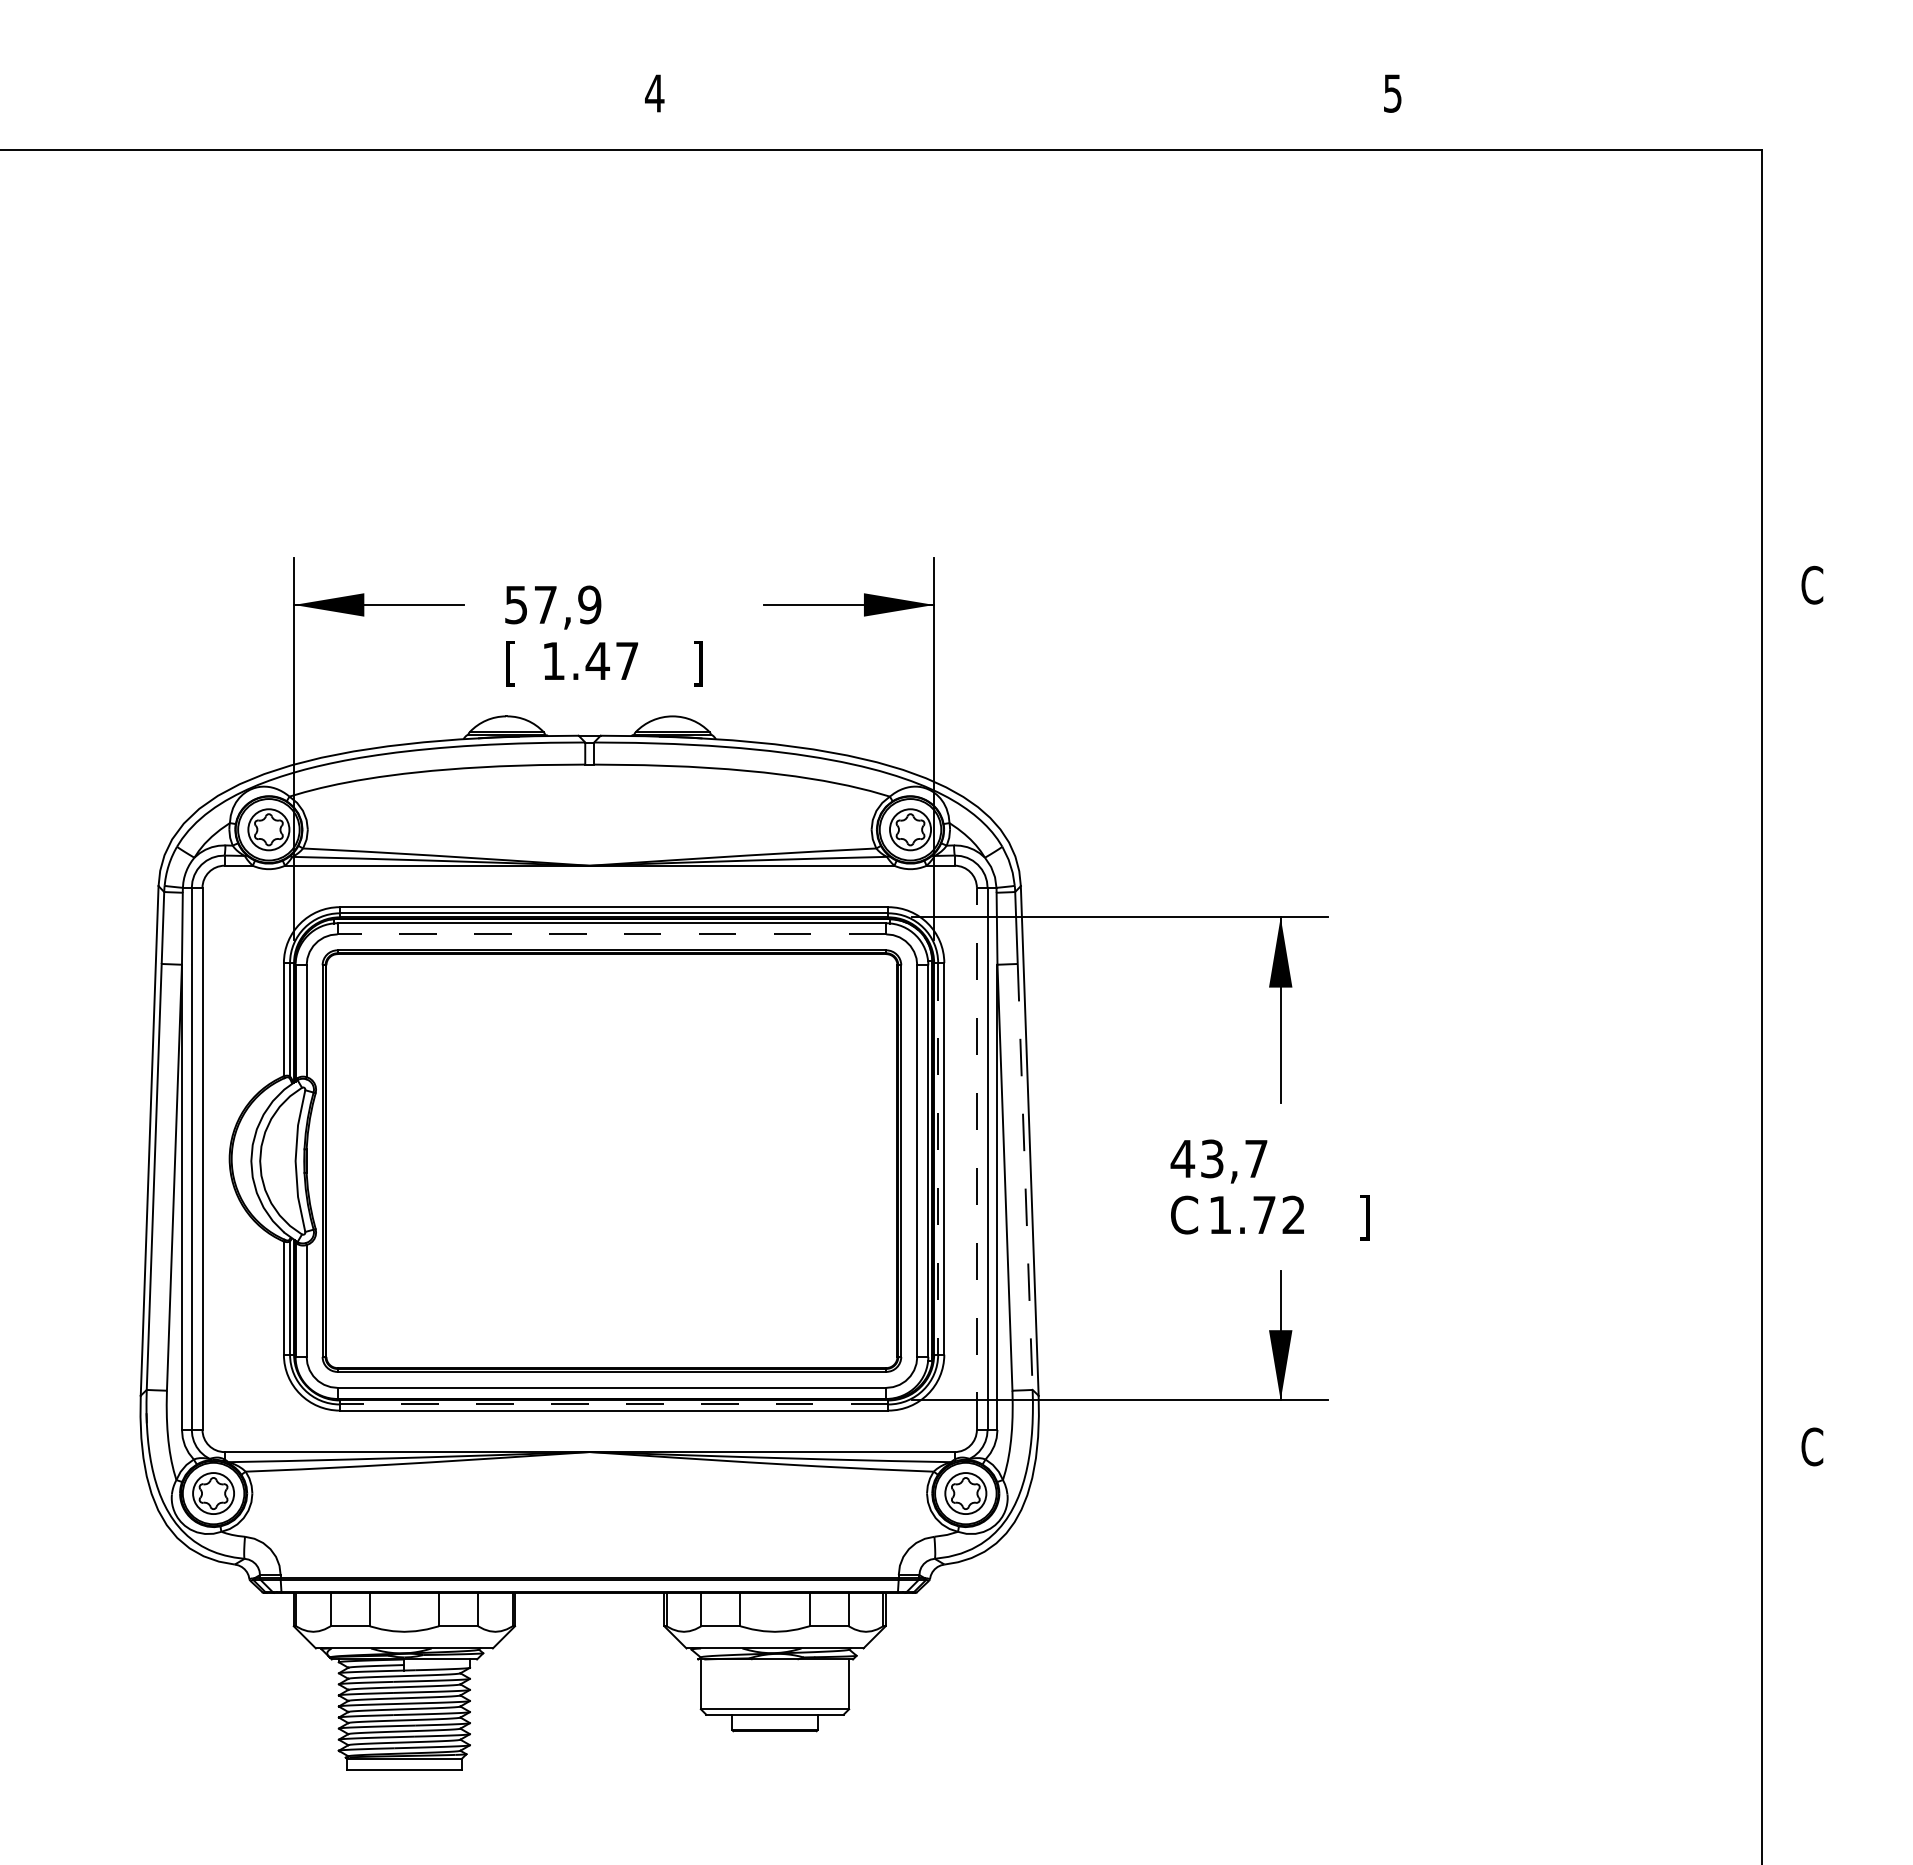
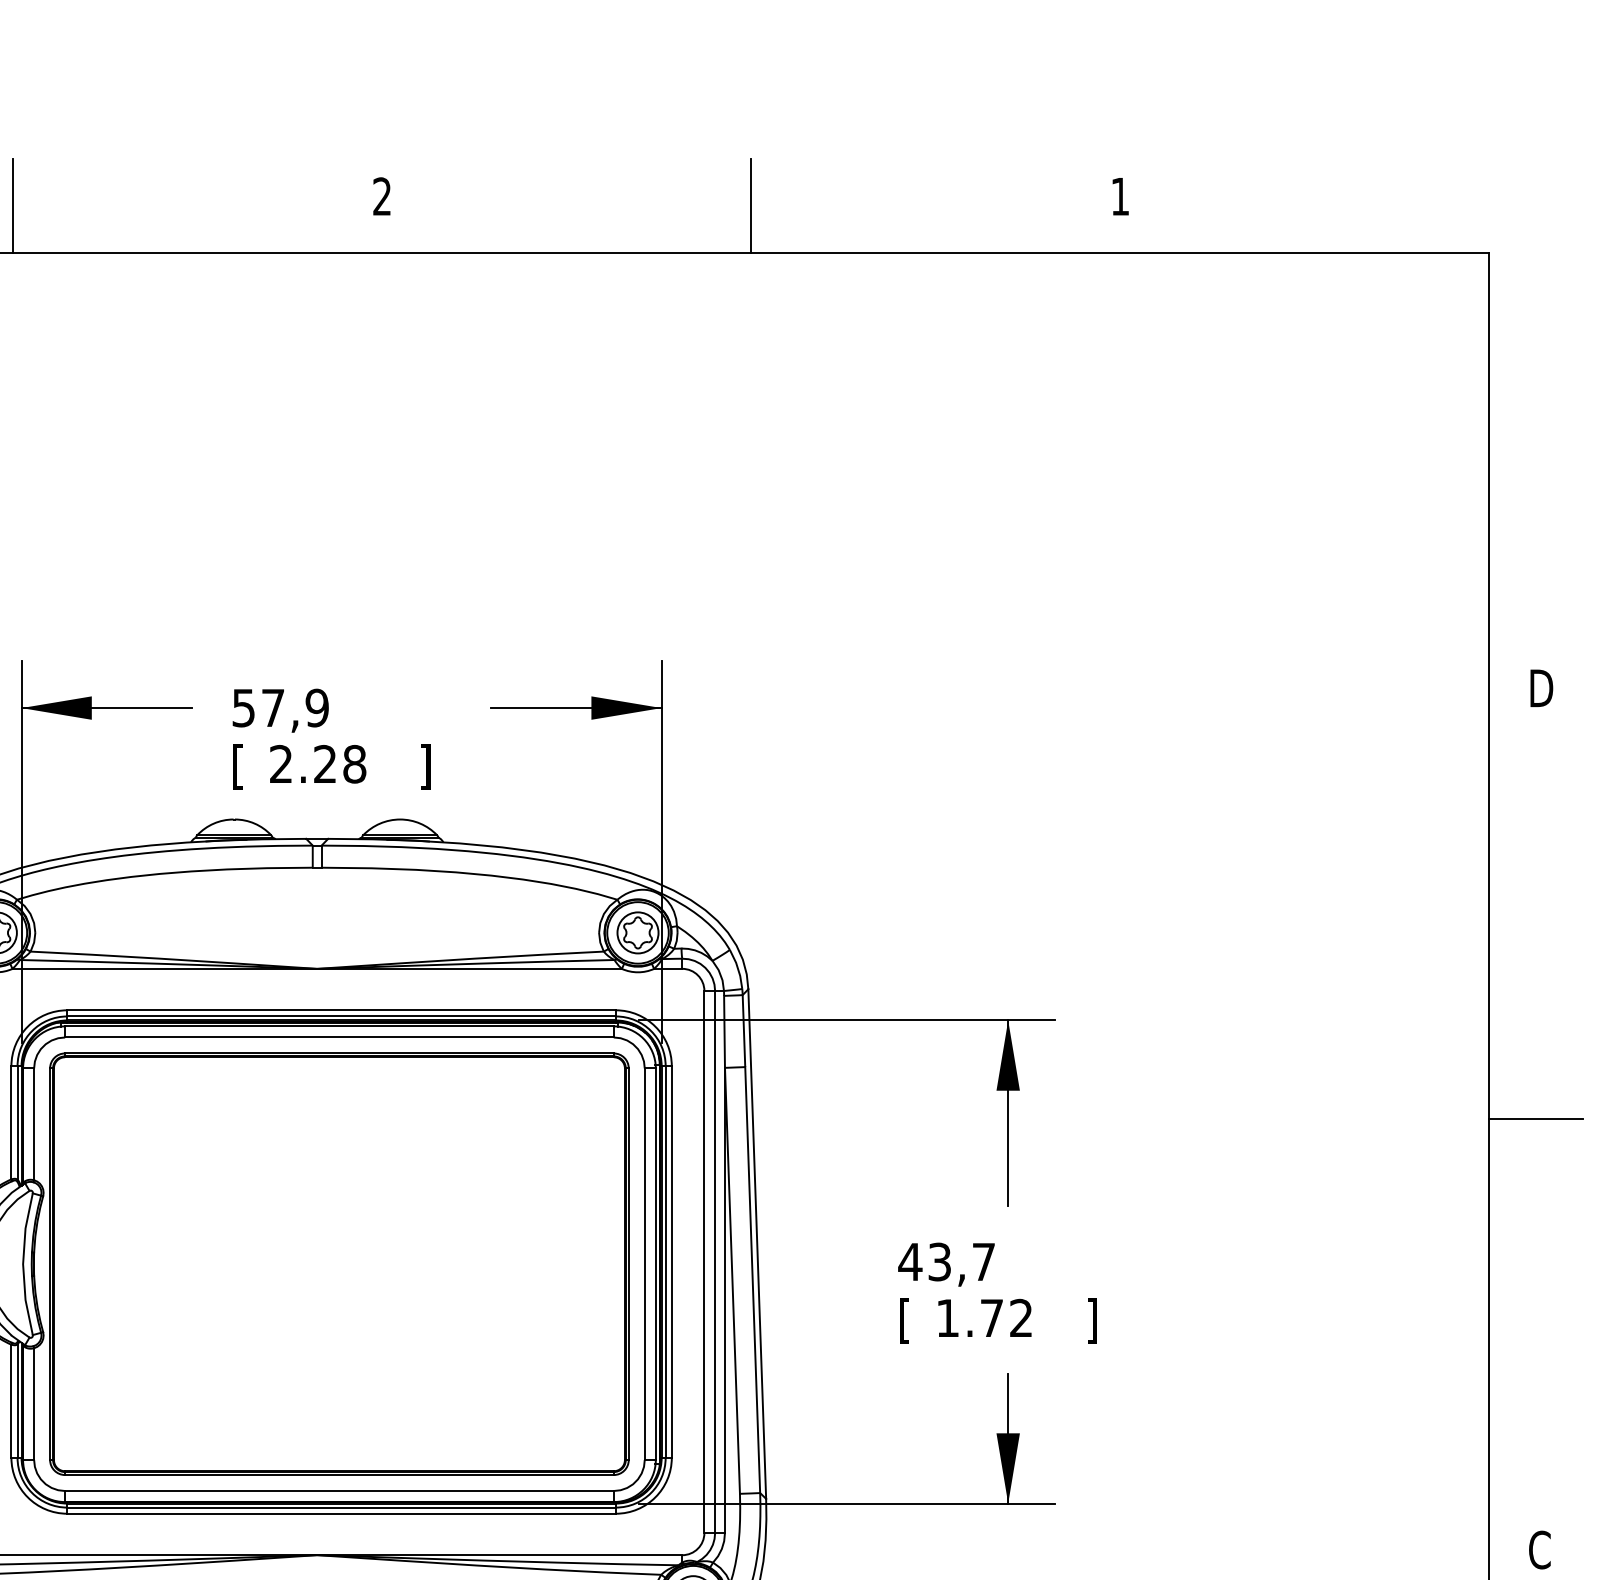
text: (654, 93) -> (382, 196), 4 -> 2
text: (1392, 93) -> (1120, 196), 5 -> 1
line: (285, 102) -> (13, 205), added
line: (1023, 102) -> (751, 205), added
text: (1813, 584) -> (1541, 687), C -> D
text: (590, 660) -> (318, 763), 1.47 -> 2.28
line: (611, 934) -> (339, 1037), dashed -> solid
line: (1808, 1016) -> (1536, 1119), added
line: (938, 1158) -> (666, 1261), dashed -> solid
line: (976, 1158) -> (704, 1261), dashed -> solid
line: (1025, 1177) -> (753, 1280), dashed -> solid
text: (1184, 1217) -> (912, 1320), C -> [
line: (613, 1404) -> (341, 1507), dashed -> solid

